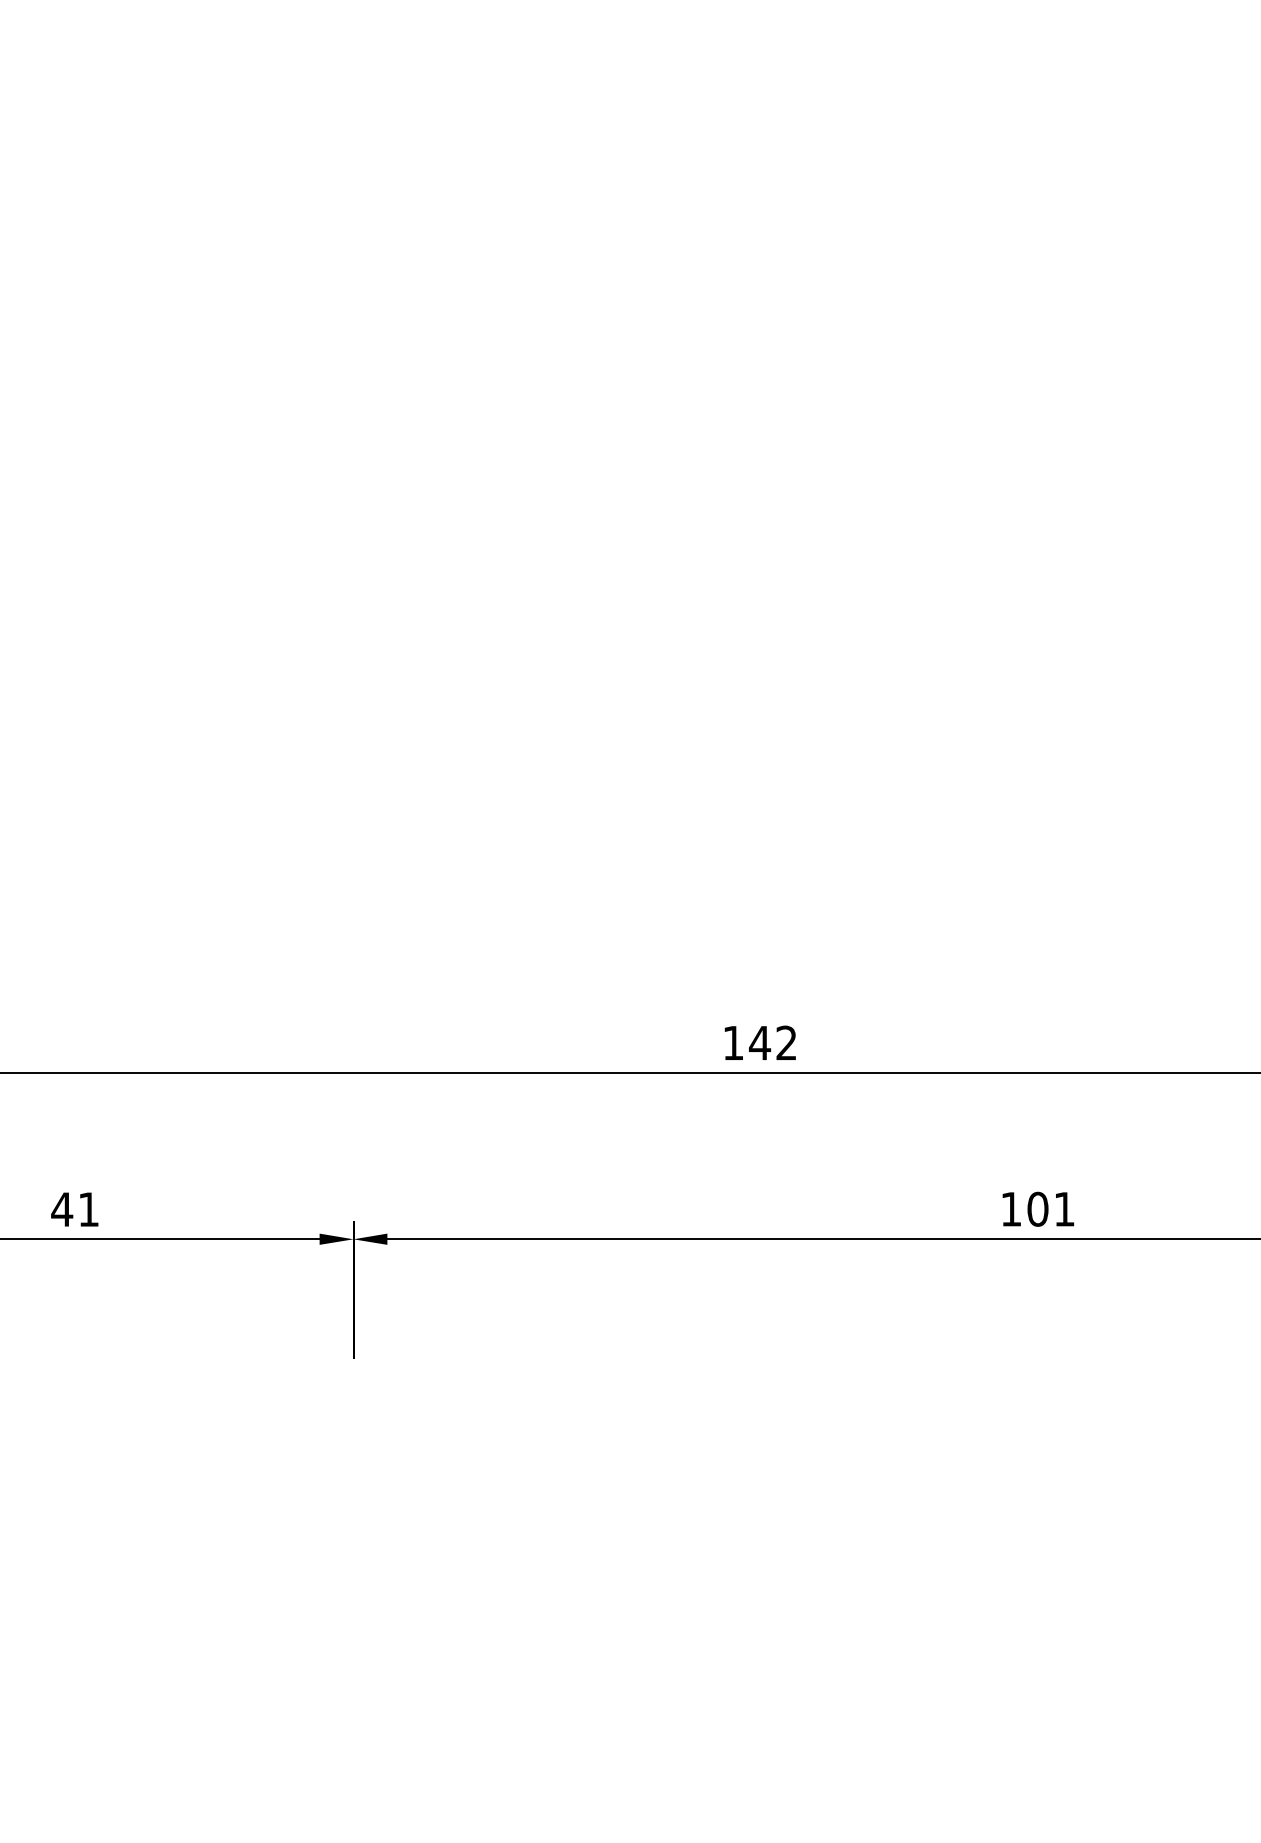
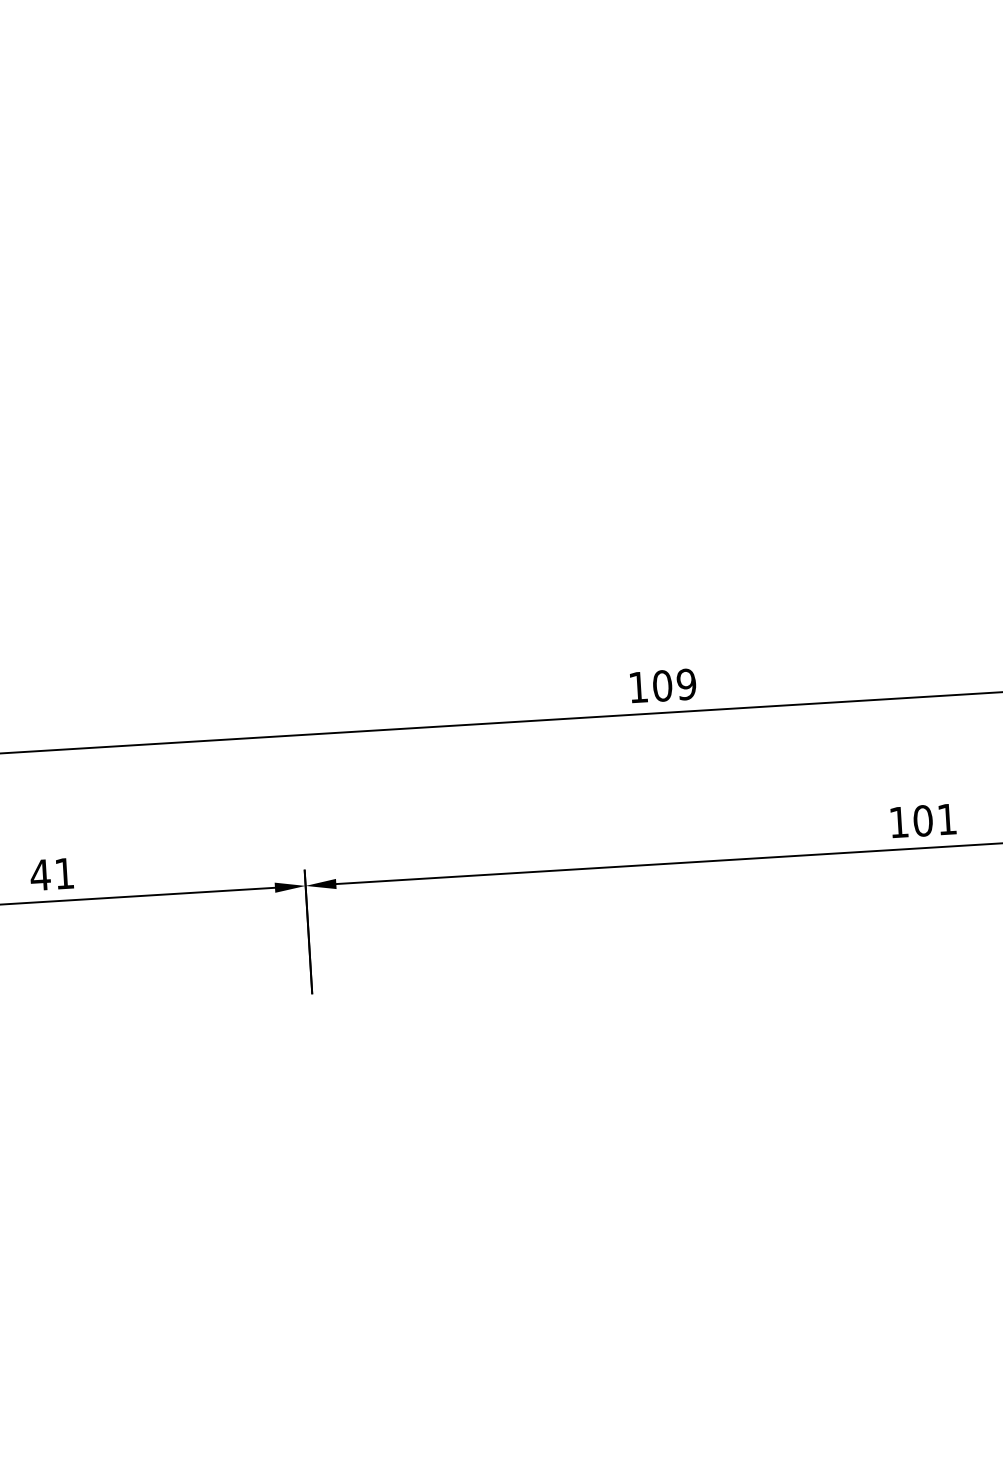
text: (773, 1042) -> (674, 684), 142 -> 109

